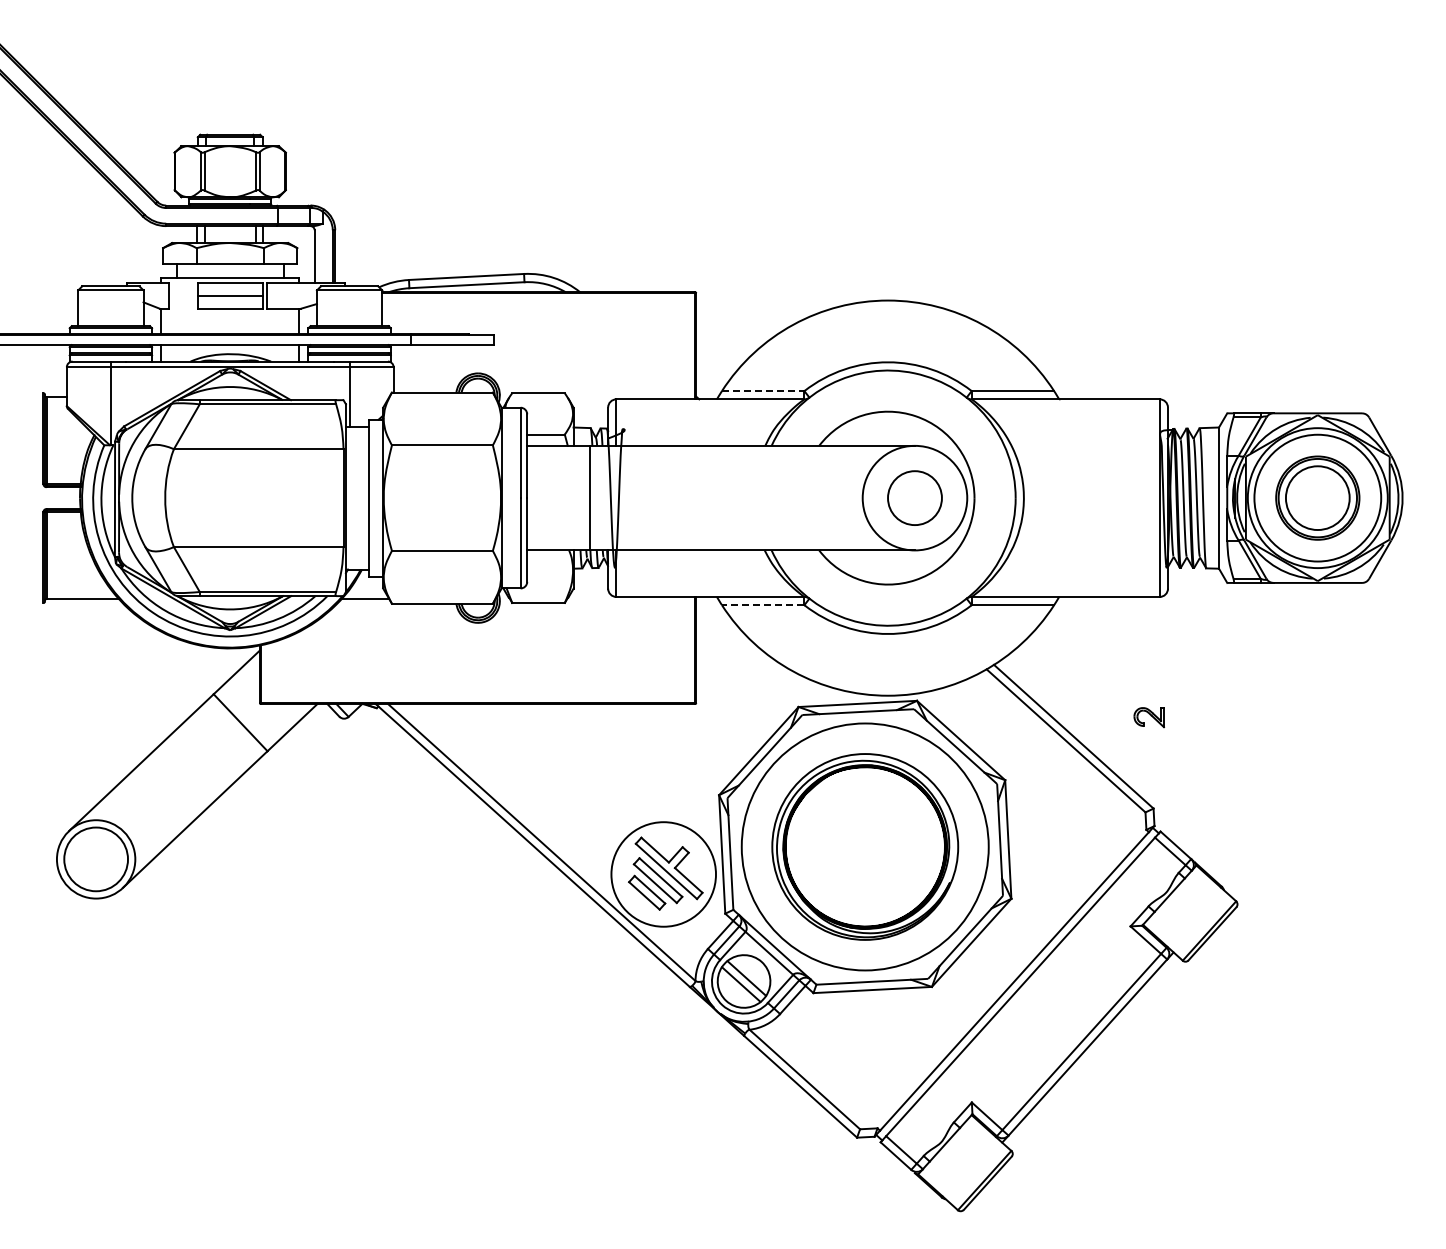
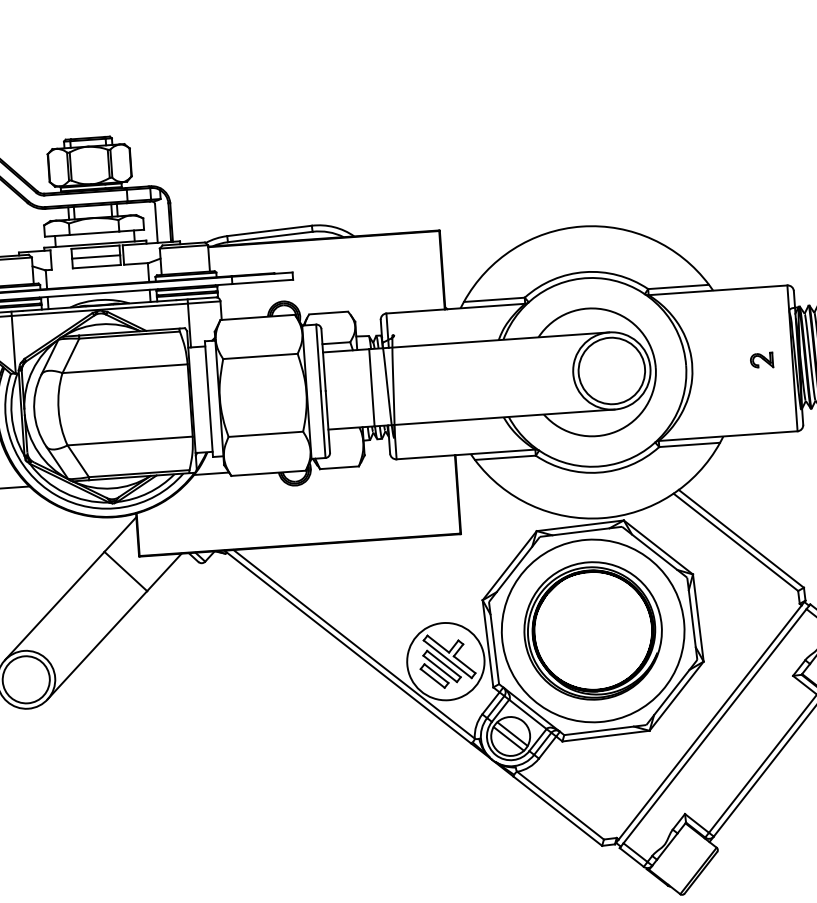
line: (763, 391) -> (494, 300), dashed -> solid
circle: (914, 498) -> (611, 371), size x1.67
line: (762, 605) -> (504, 458), dashed -> solid
part: (1148, 717) -> (761, 360), moved

